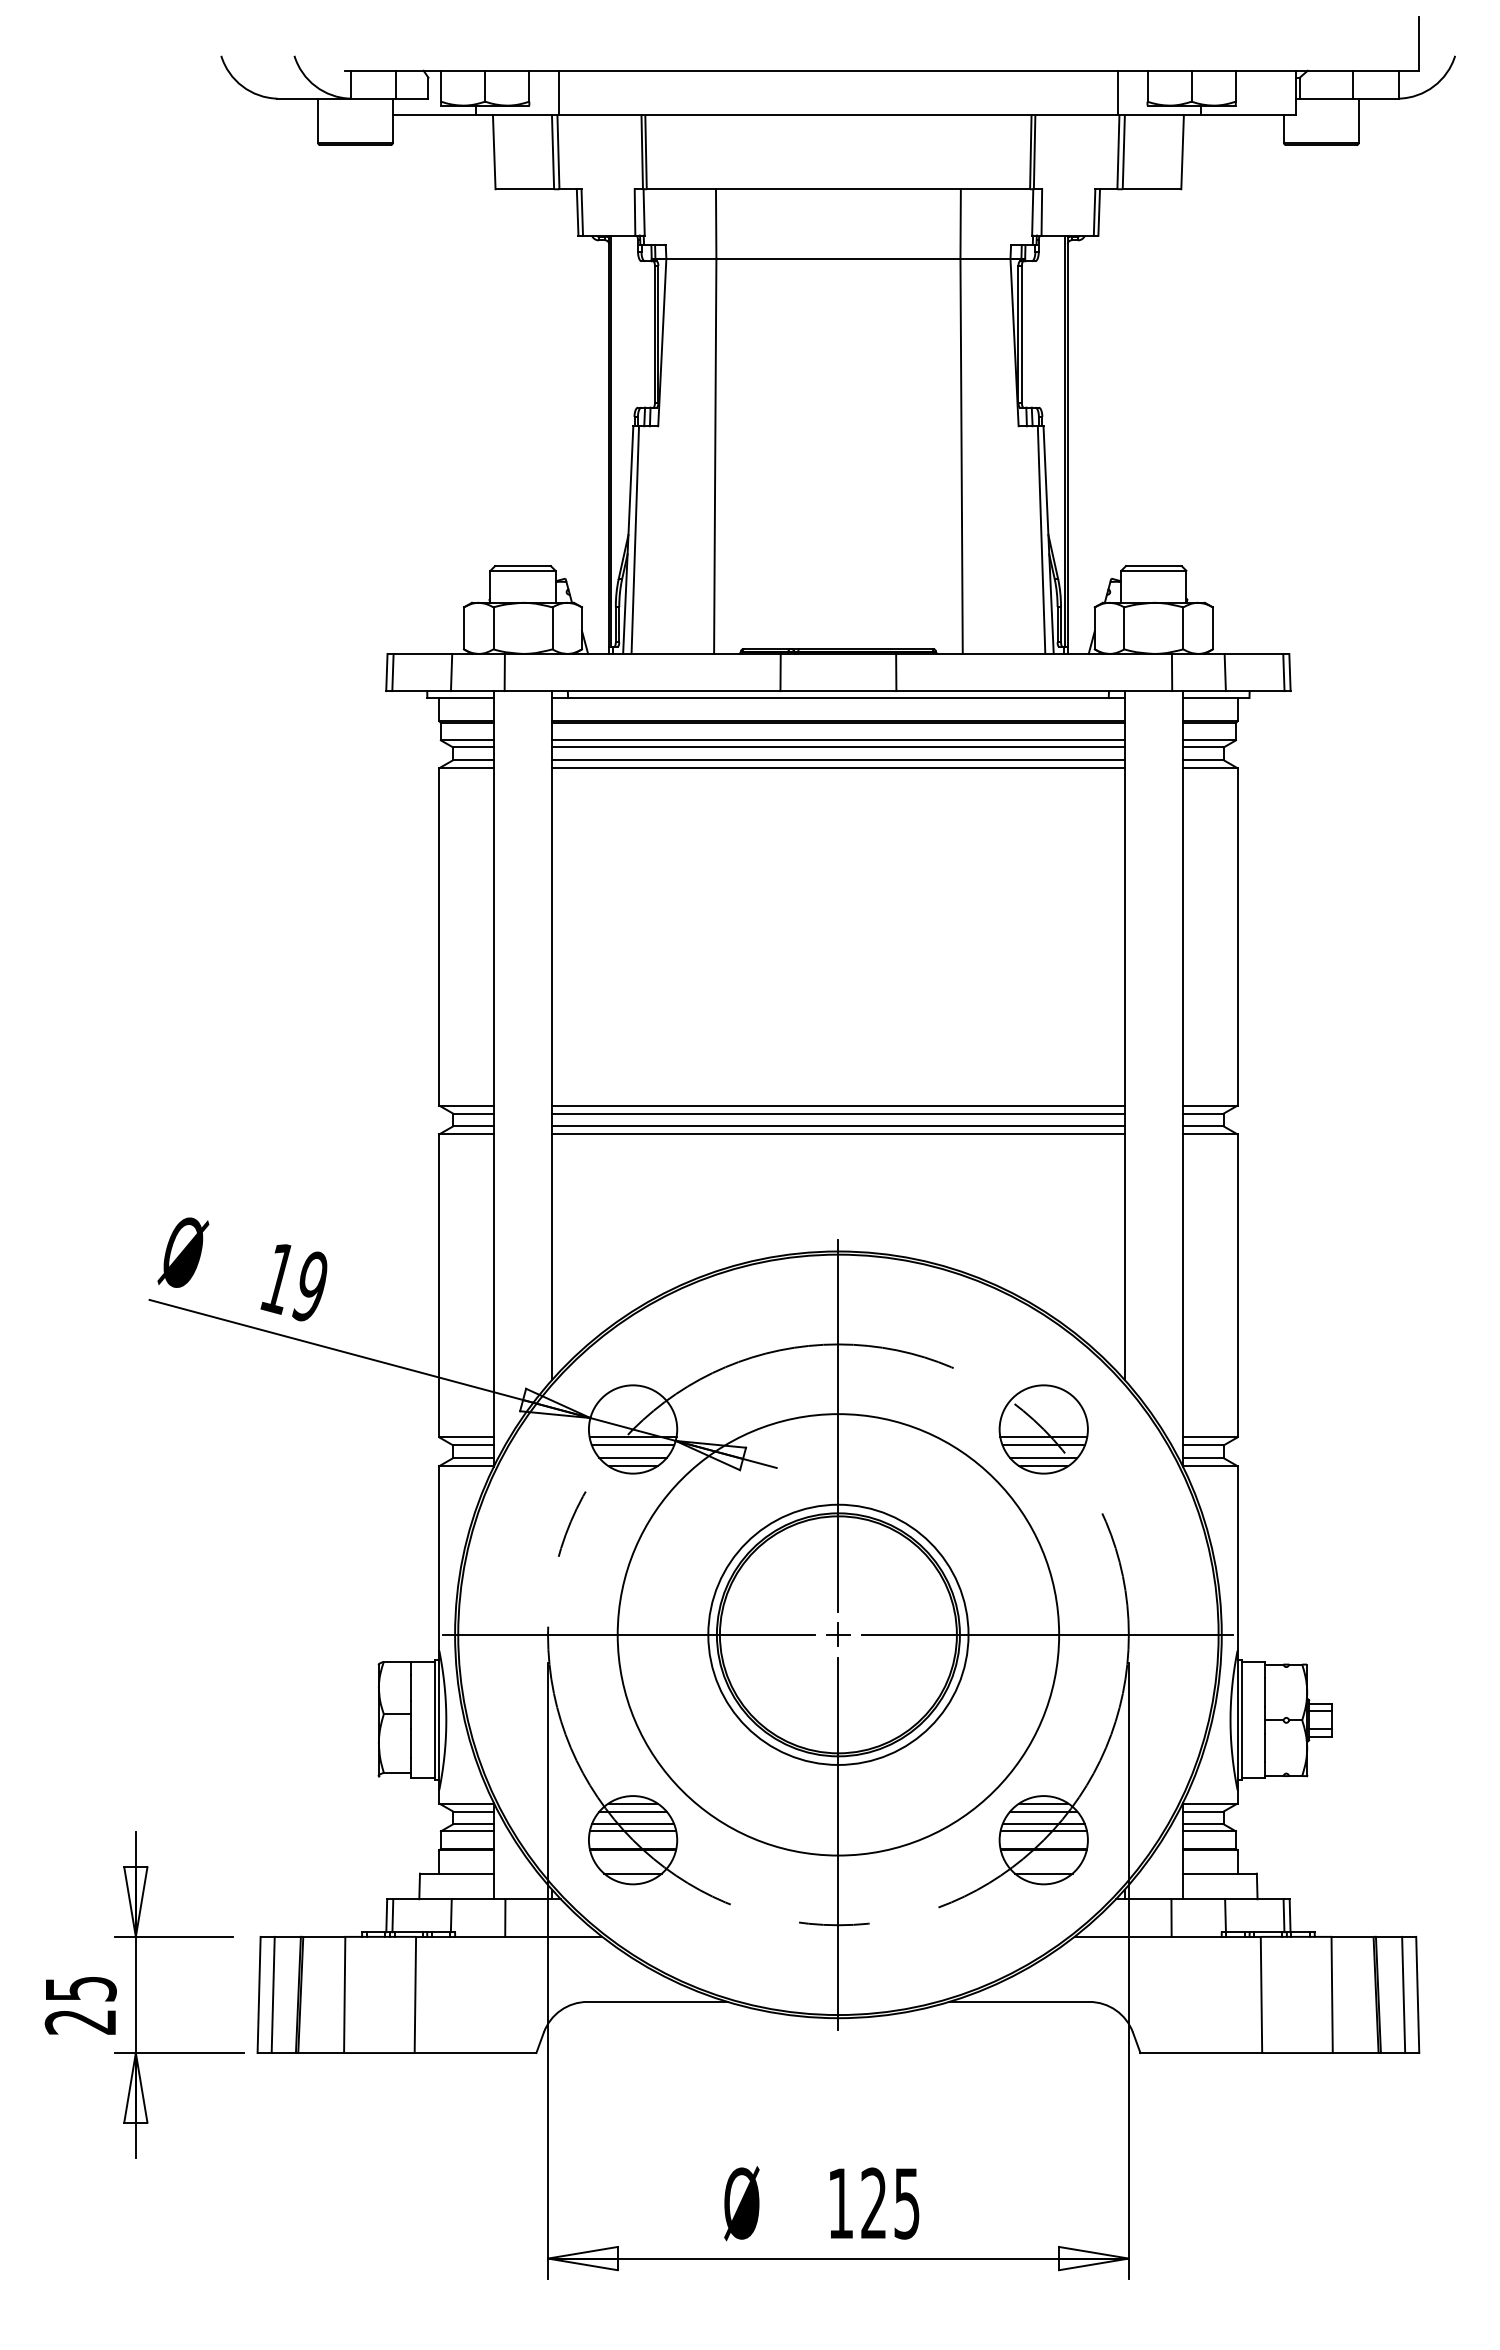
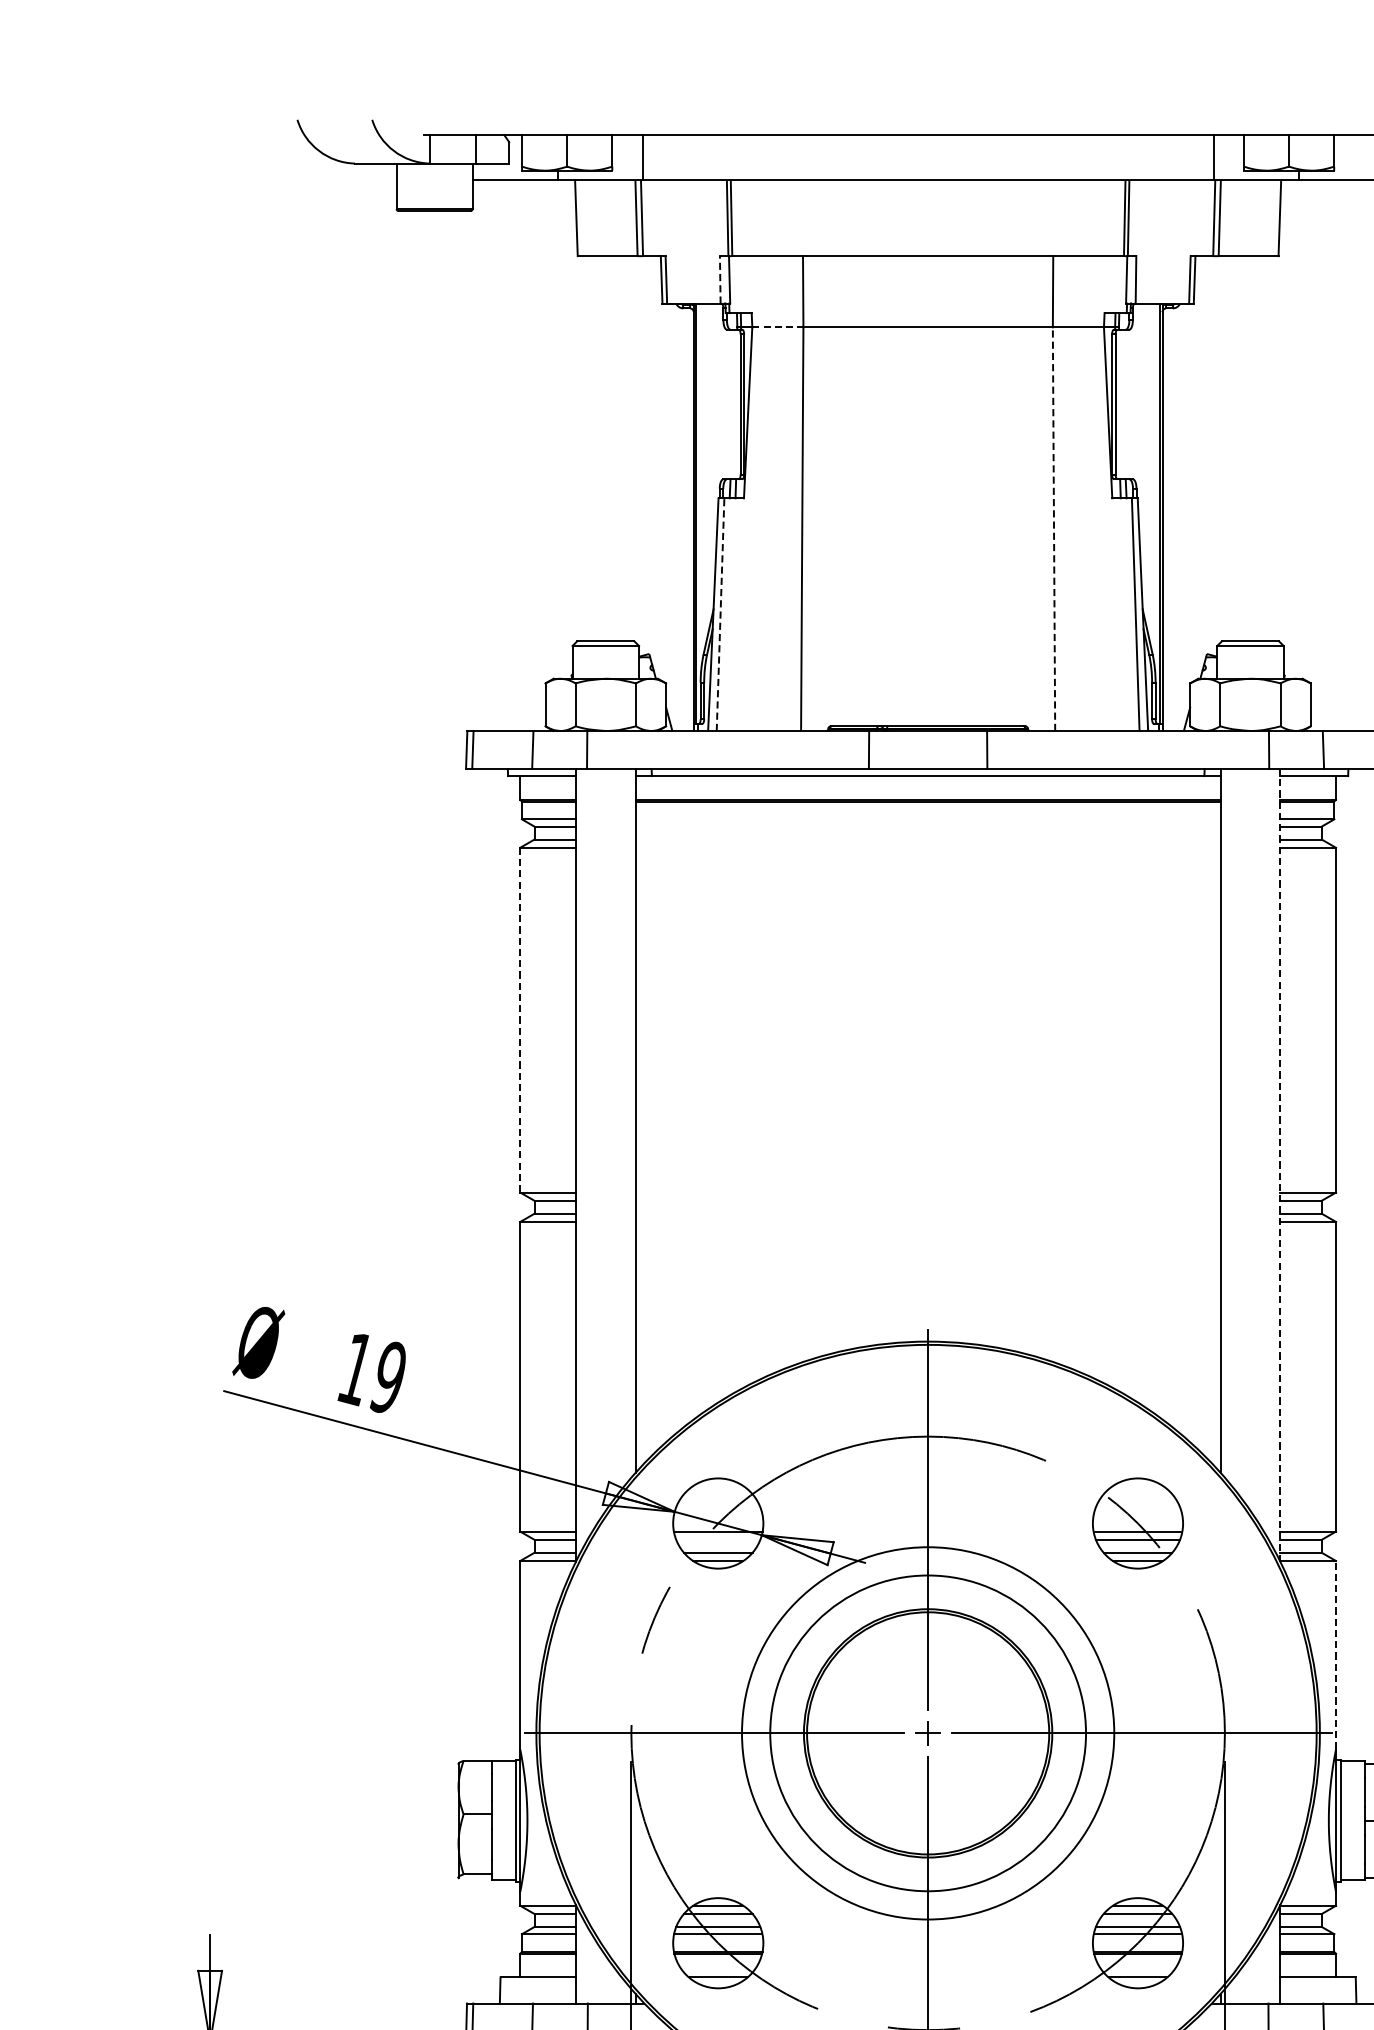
line: (635, 212) -> (720, 279), solid -> dashed
line: (691, 258) -> (777, 326), solid -> dashed
line: (961, 455) -> (1053, 528), solid -> dashed
line: (635, 540) -> (720, 615), solid -> dashed
line: (838, 740) -> (928, 819), removed
line: (838, 747) -> (928, 826), removed
line: (838, 760) -> (928, 839), removed
line: (838, 768) -> (928, 848), removed
line: (439, 936) -> (520, 1019), solid -> dashed
line: (1183, 1079) -> (1280, 1165), solid -> dashed
line: (838, 1105) -> (928, 1192), removed
line: (838, 1113) -> (928, 1200), removed
line: (838, 1126) -> (928, 1213), removed
line: (838, 1134) -> (928, 1222), removed
line: (632, 1445) -> (717, 1539), removed
line: (1237, 1557) -> (1335, 1654), solid -> dashed
circle: (838, 1634) -> (928, 1733), size x0.7
circle: (838, 1634) -> (928, 1733), size x1.4

